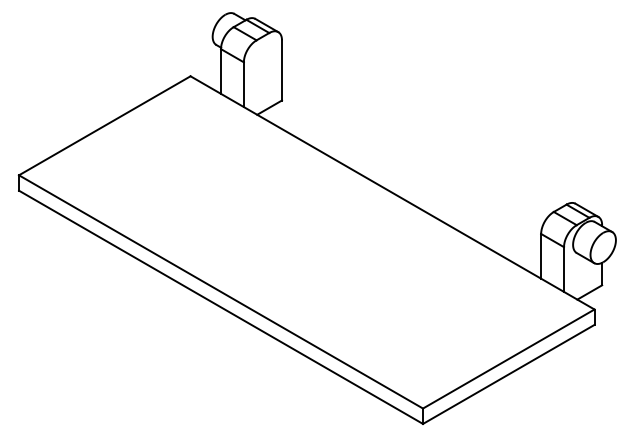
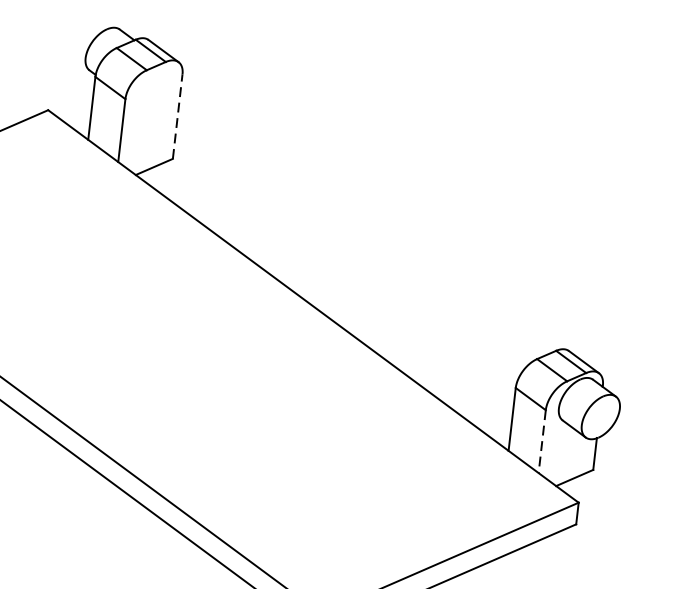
line: (282, 69) -> (178, 115), solid -> dashed
line: (564, 270) -> (542, 443), solid -> dashed

